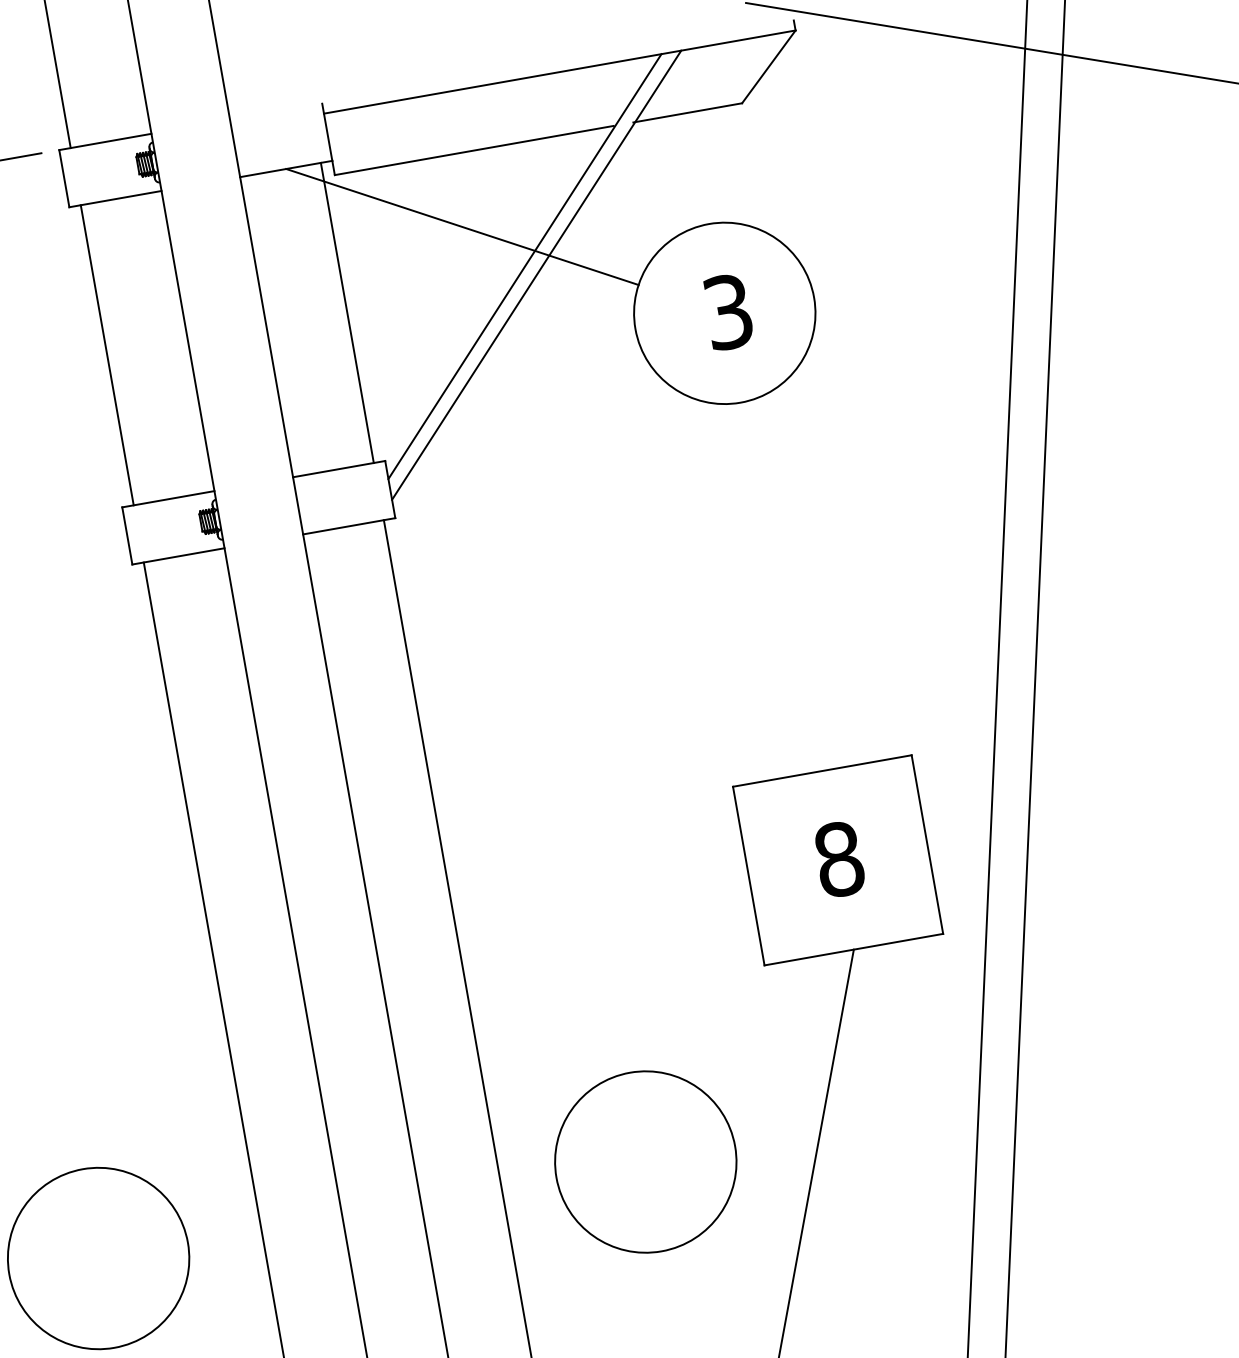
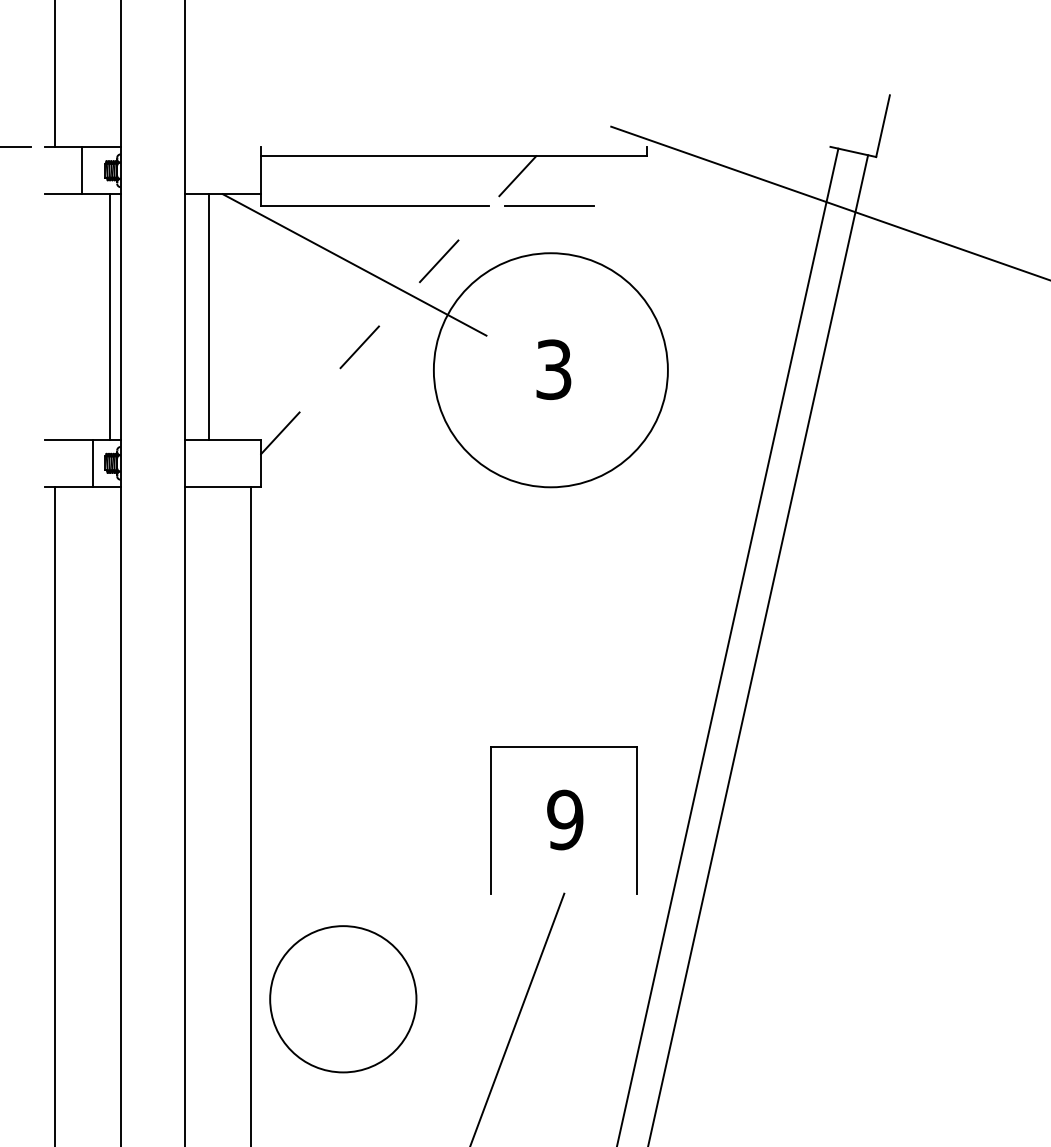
line: (768, 66) -> (620, 180), removed
line: (64, 178) -> (82, 170), moved
line: (524, 267) -> (398, 305), solid -> dashed
line: (536, 275) -> (406, 313), removed
line: (347, 312) -> (209, 316), moved
circle: (724, 313) -> (550, 370), size x1.6
line: (107, 354) -> (109, 316), moved
line: (127, 534) -> (93, 462), moved
text: (839, 858) -> (565, 819), 8 -> 9
line: (854, 949) -> (564, 893), removed
circle: (646, 1162) -> (343, 999), moved

